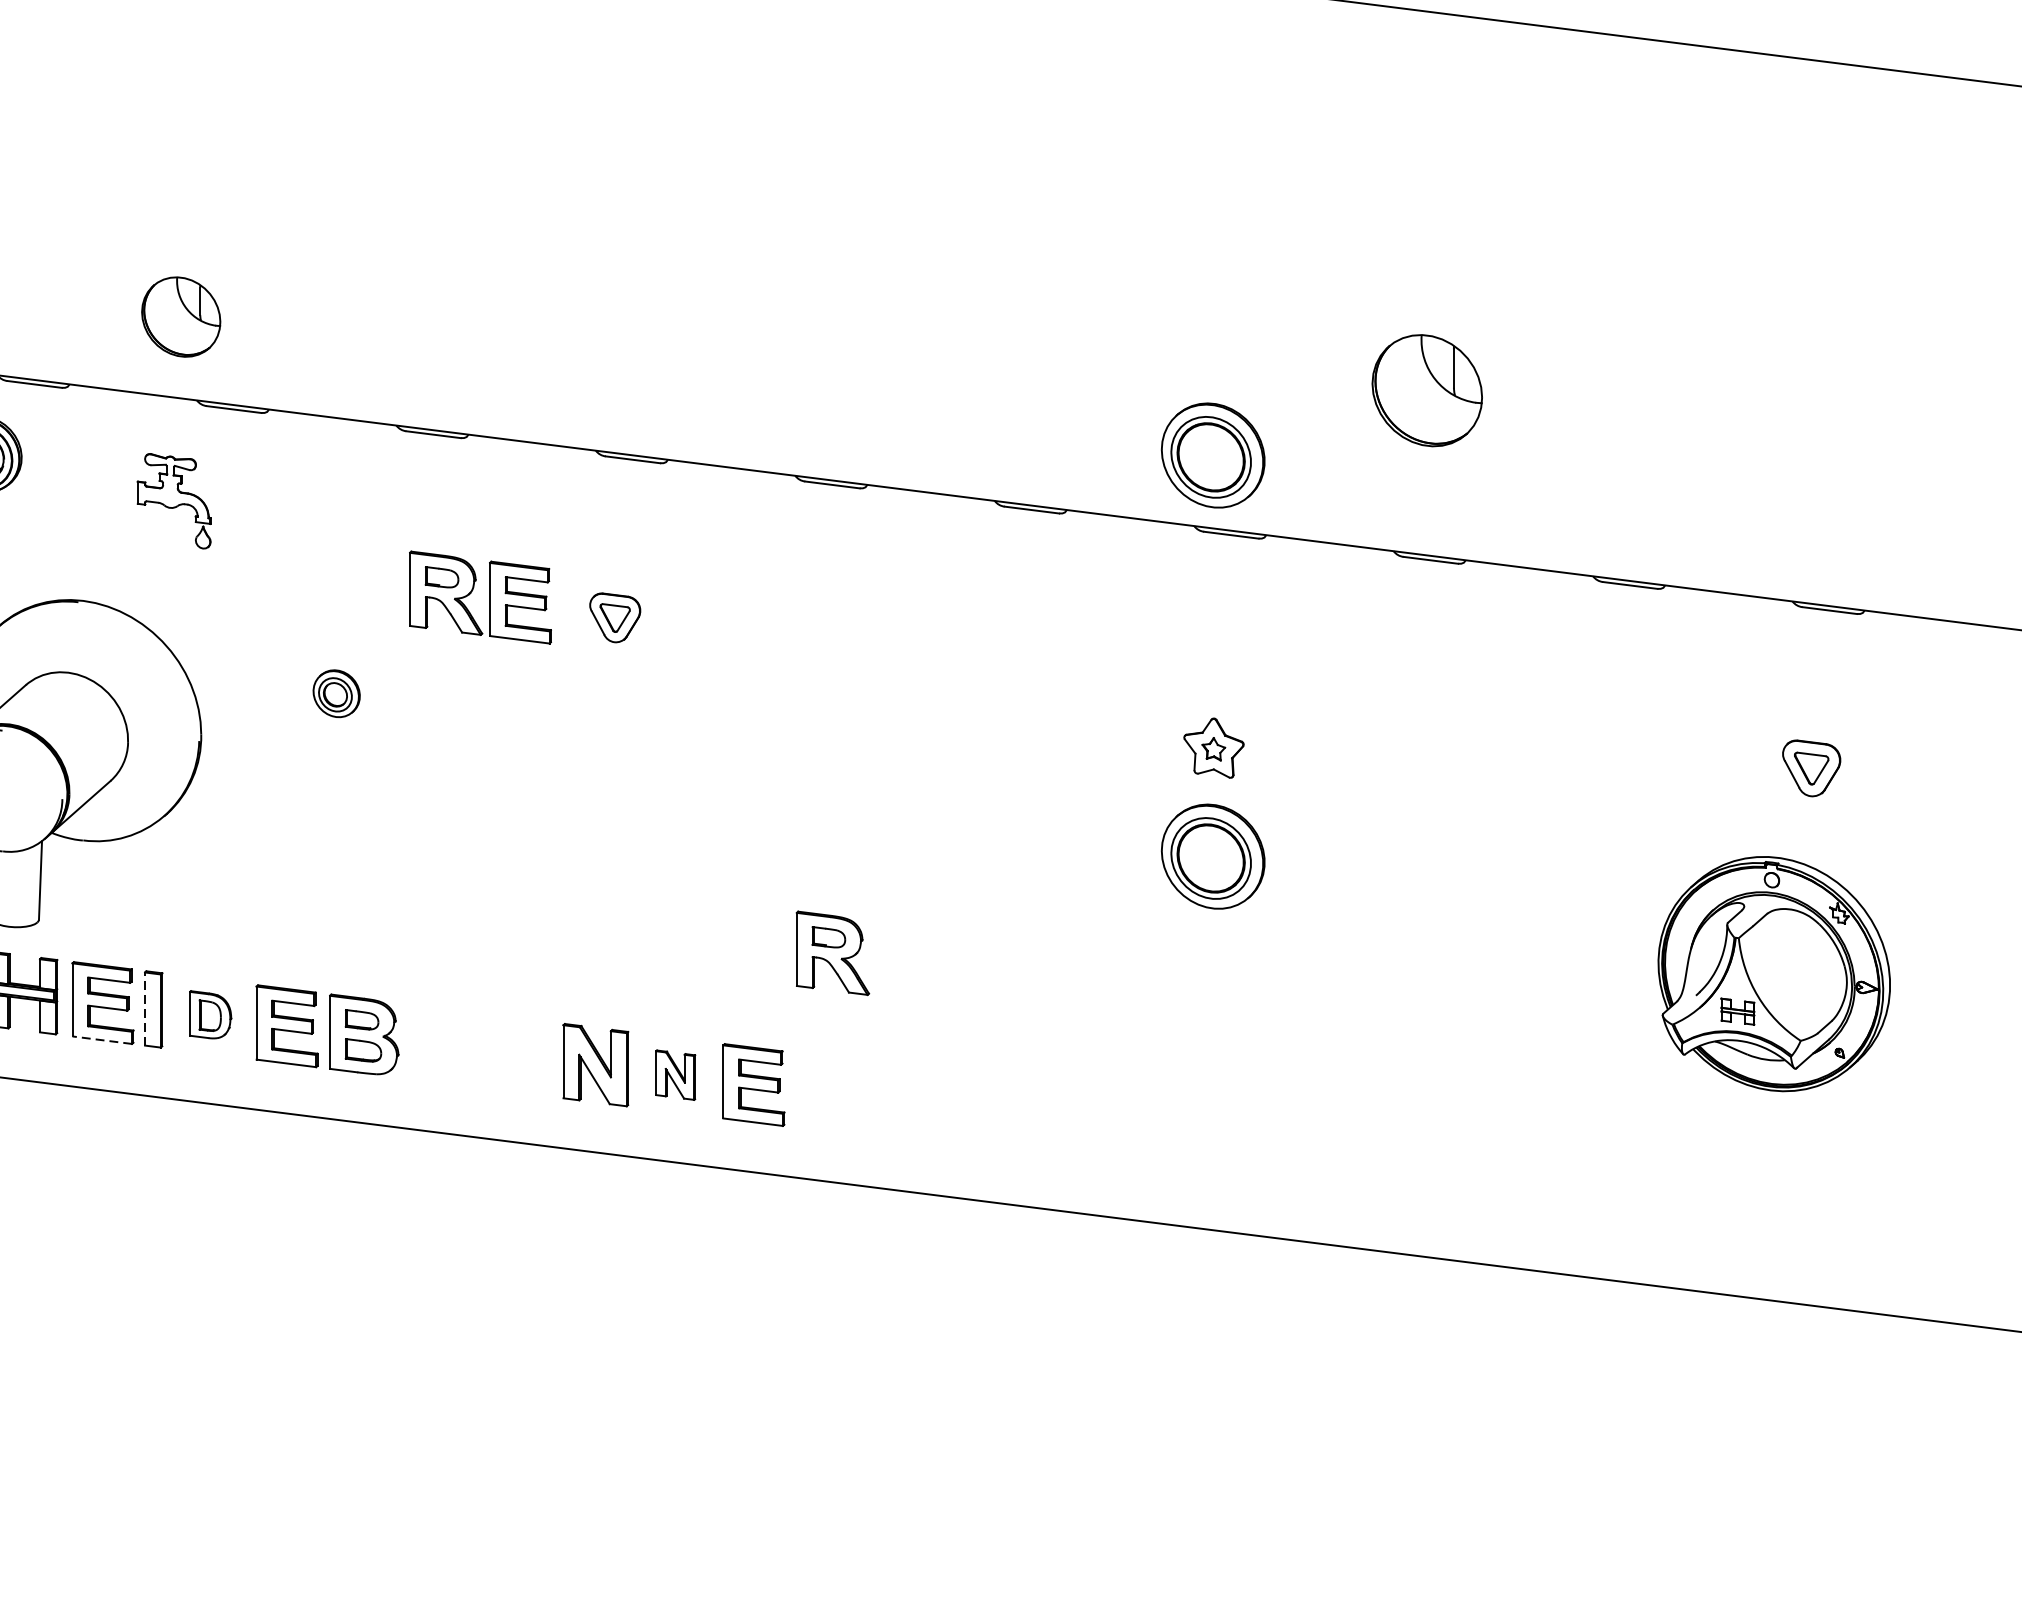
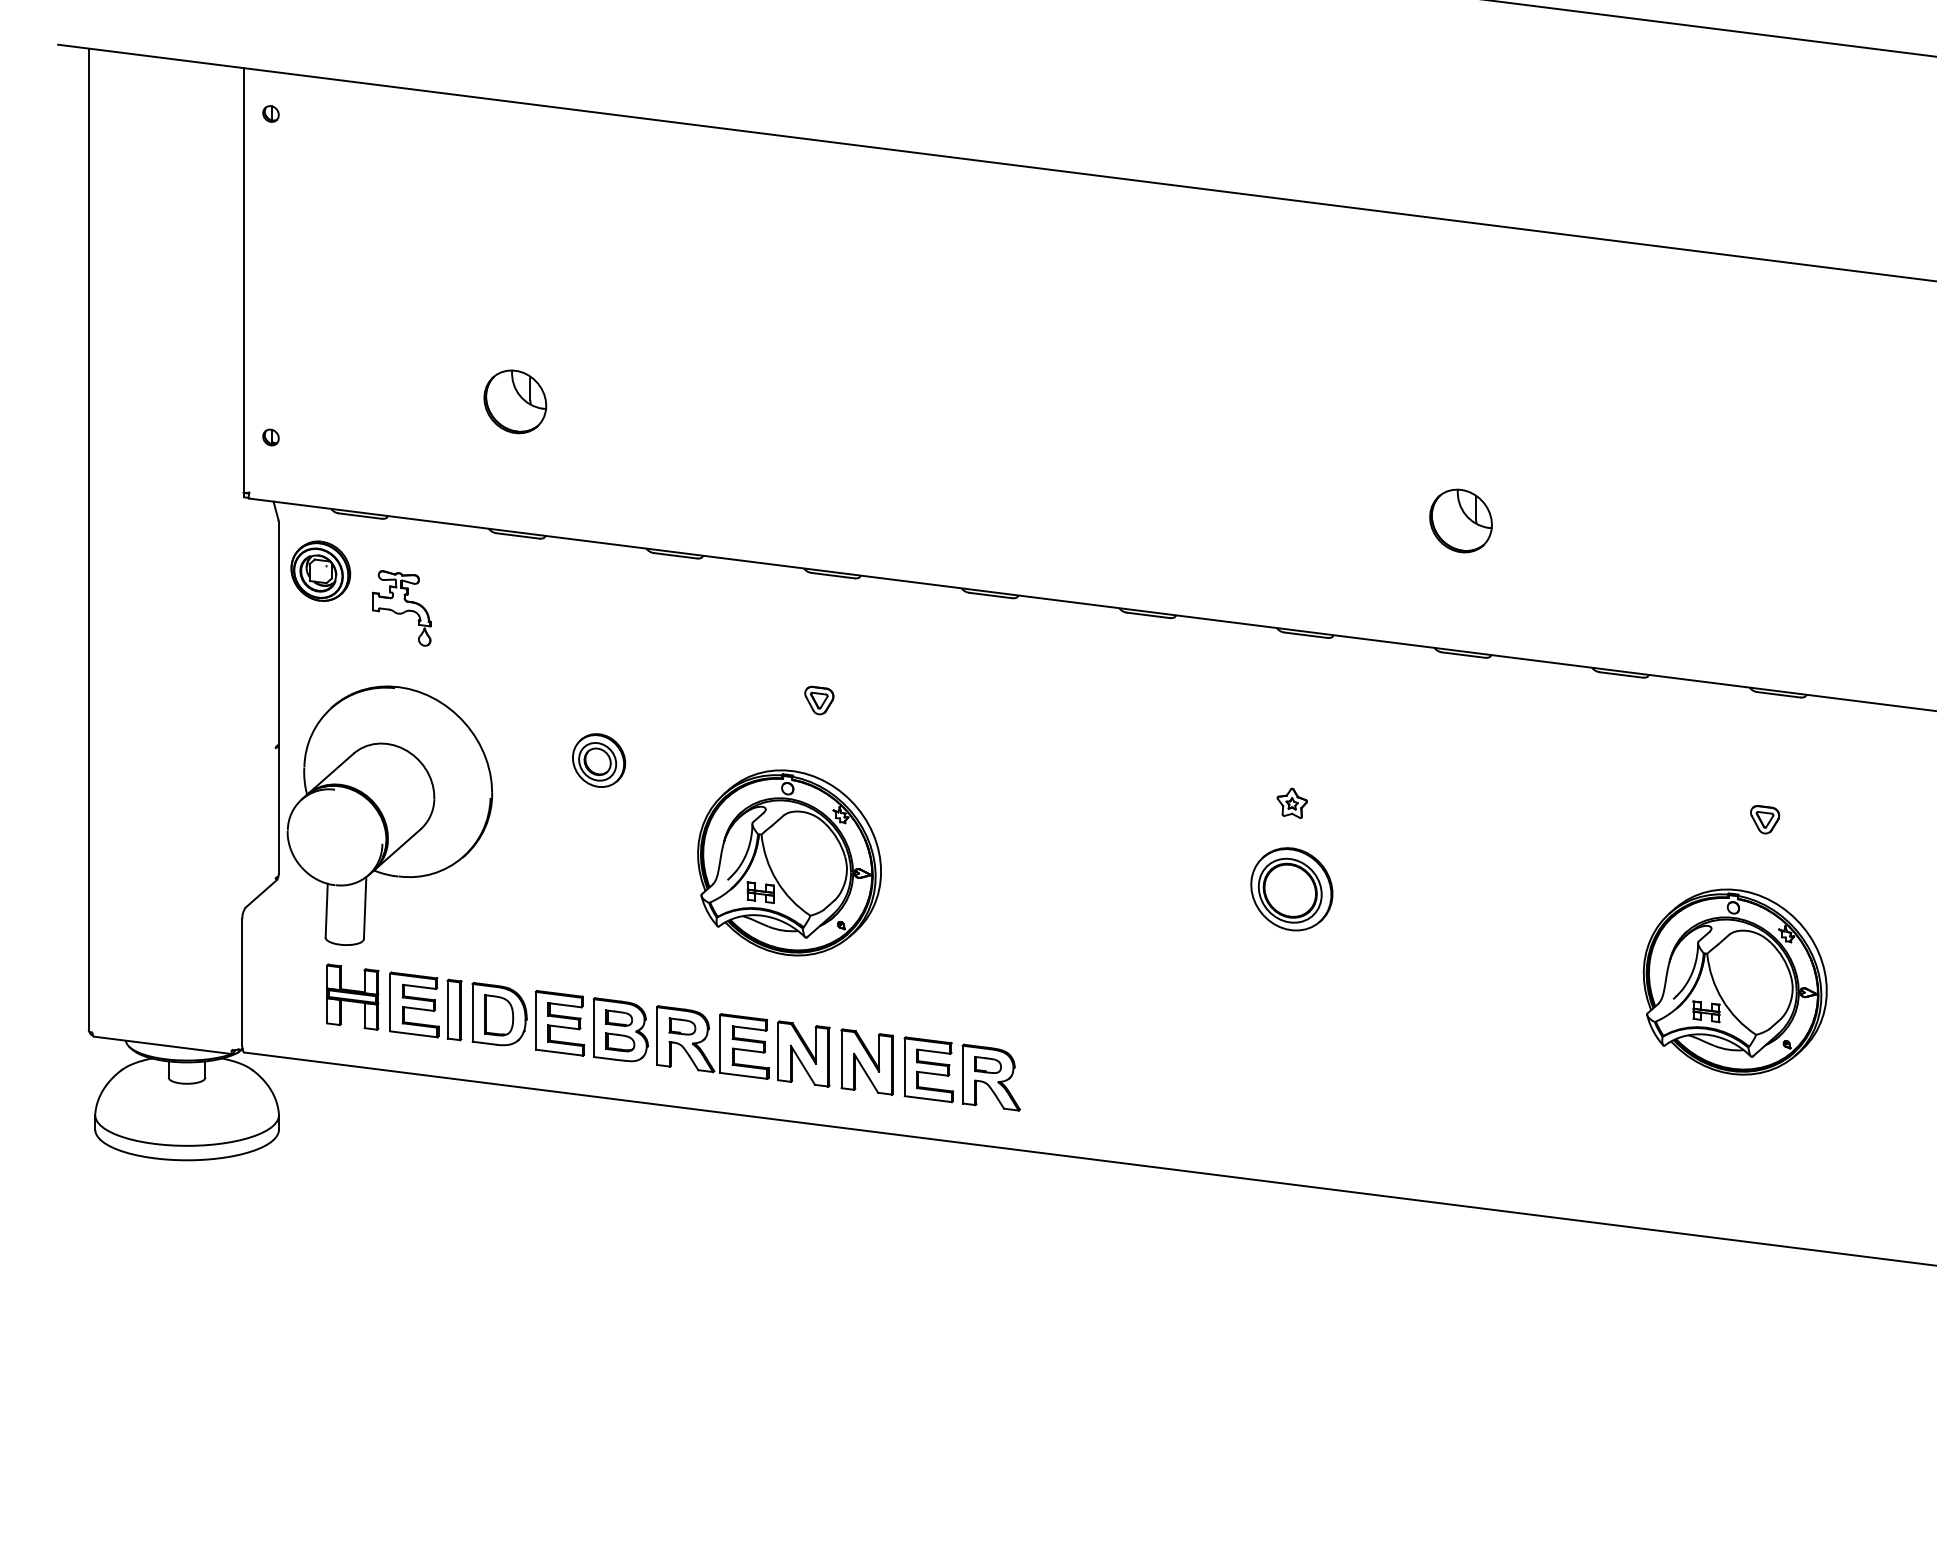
part: (181, 316) -> (515, 401), moved
part: (1426, 389) -> (1460, 520), size x0.71
part: (1212, 455) -> (1291, 572), removed
part: (173, 501) -> (401, 608), moved
part: (488, 597) -> (719, 1042), moved
part: (615, 617) -> (819, 700), size x0.71
part: (337, 693) -> (599, 760), size x1.43
part: (1212, 746) -> (1291, 802), size x0.62
part: (1812, 768) -> (1765, 819), size x0.62
part: (577, 822) -> (789, 862), added
part: (831, 953) -> (990, 1077), moved
line: (144, 1008) -> (447, 1009), dashed -> solid
part: (210, 1015) -> (499, 1014), size x1.67
line: (101, 1040) -> (413, 1034), dashed -> solid
part: (674, 1074) -> (866, 1061), size x1.67

